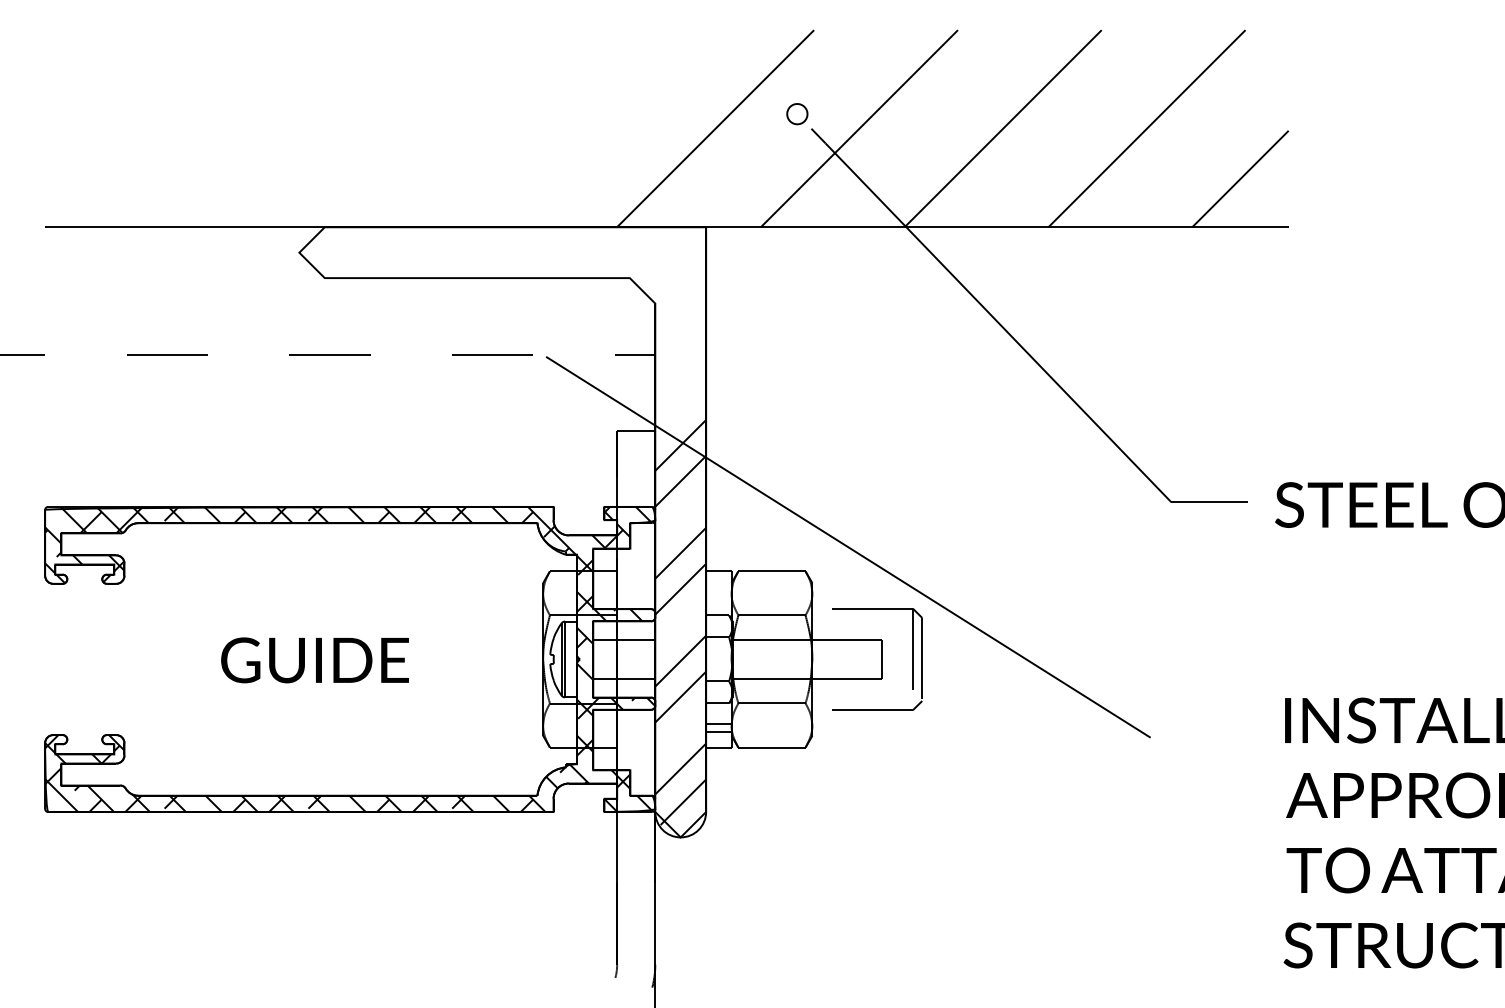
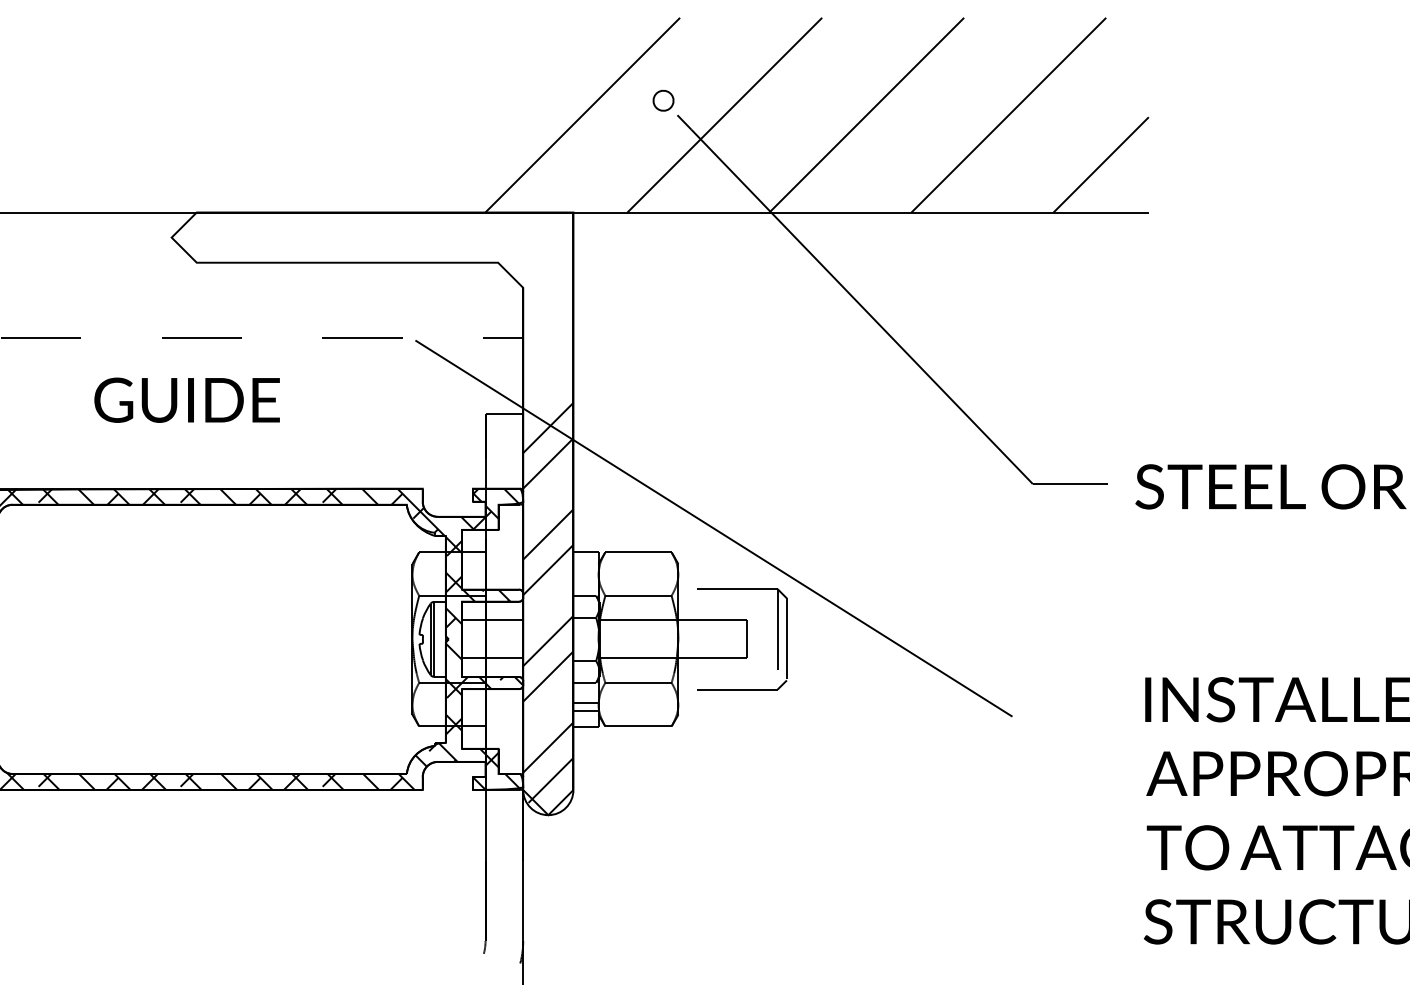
text: (314, 660) -> (186, 400), moved

